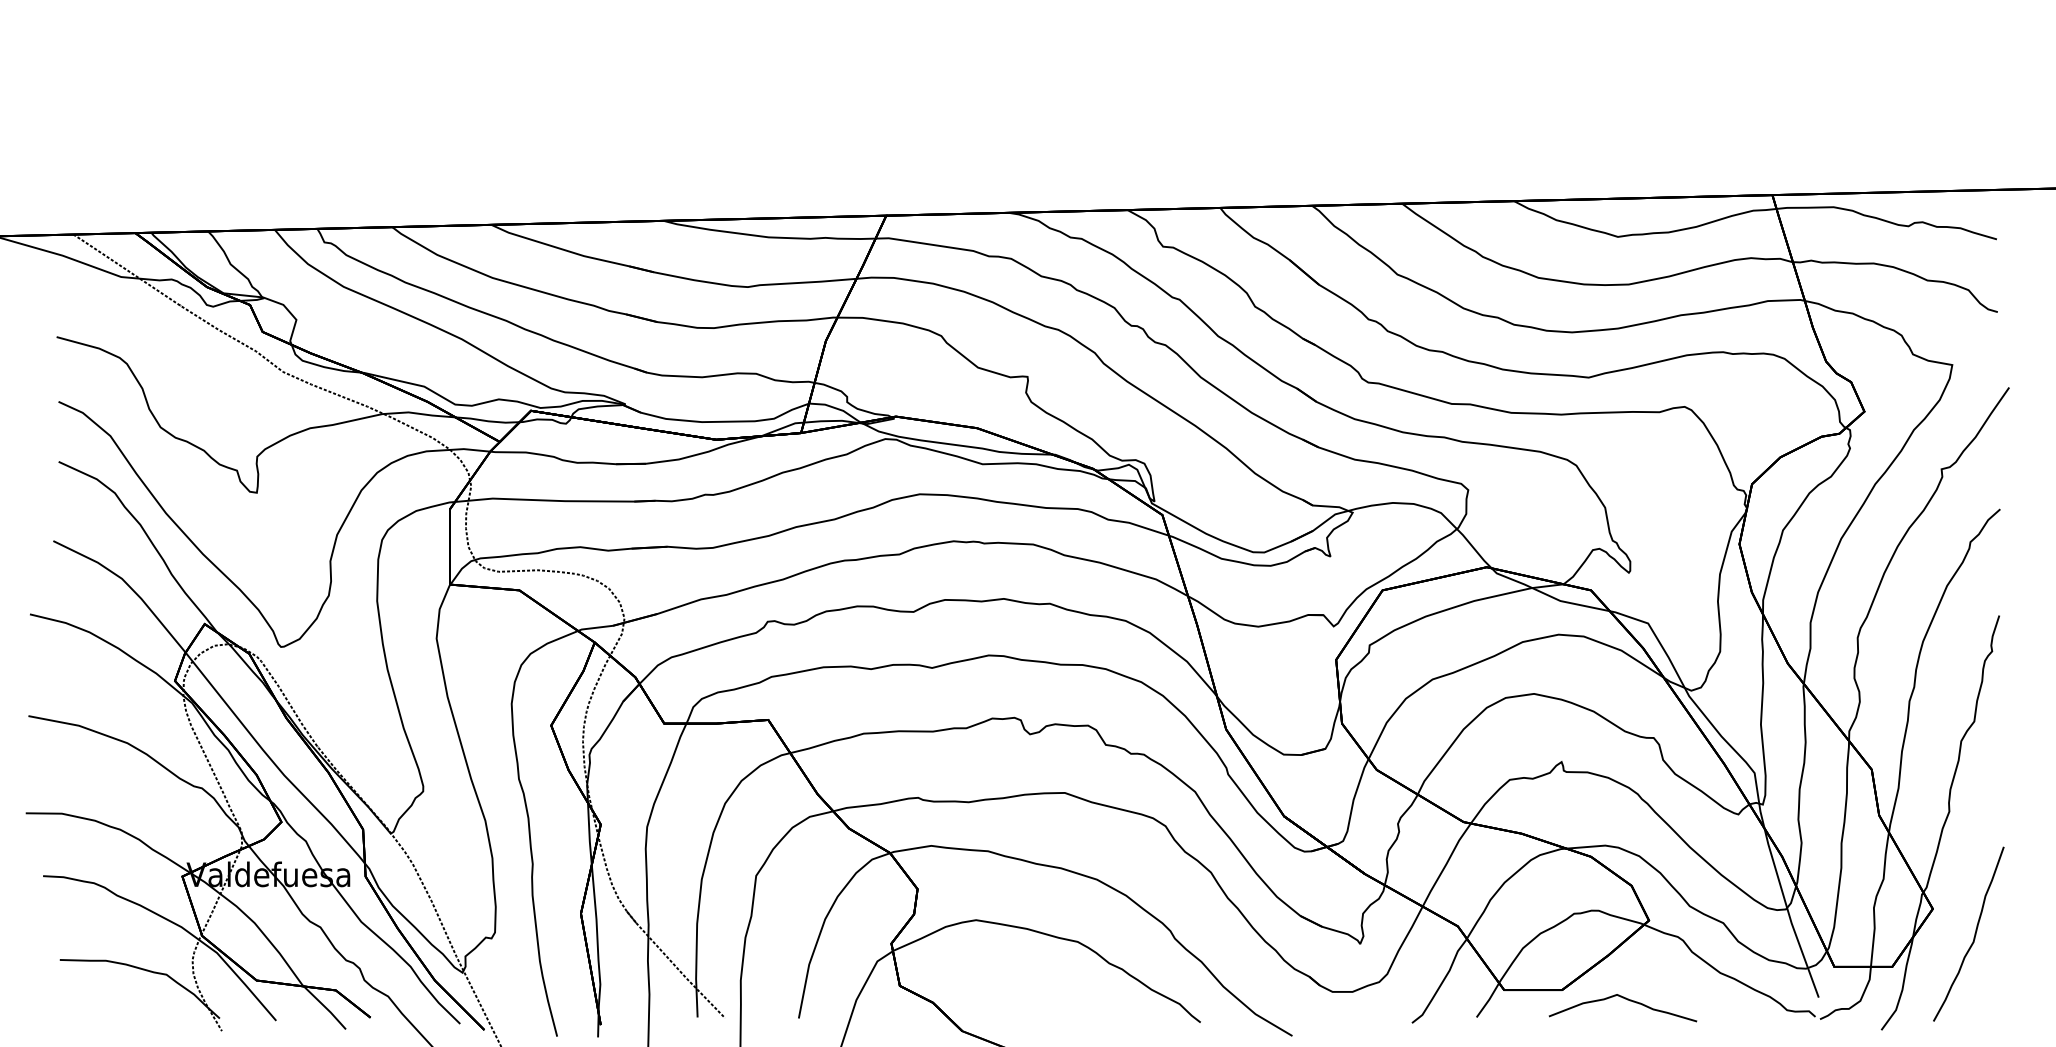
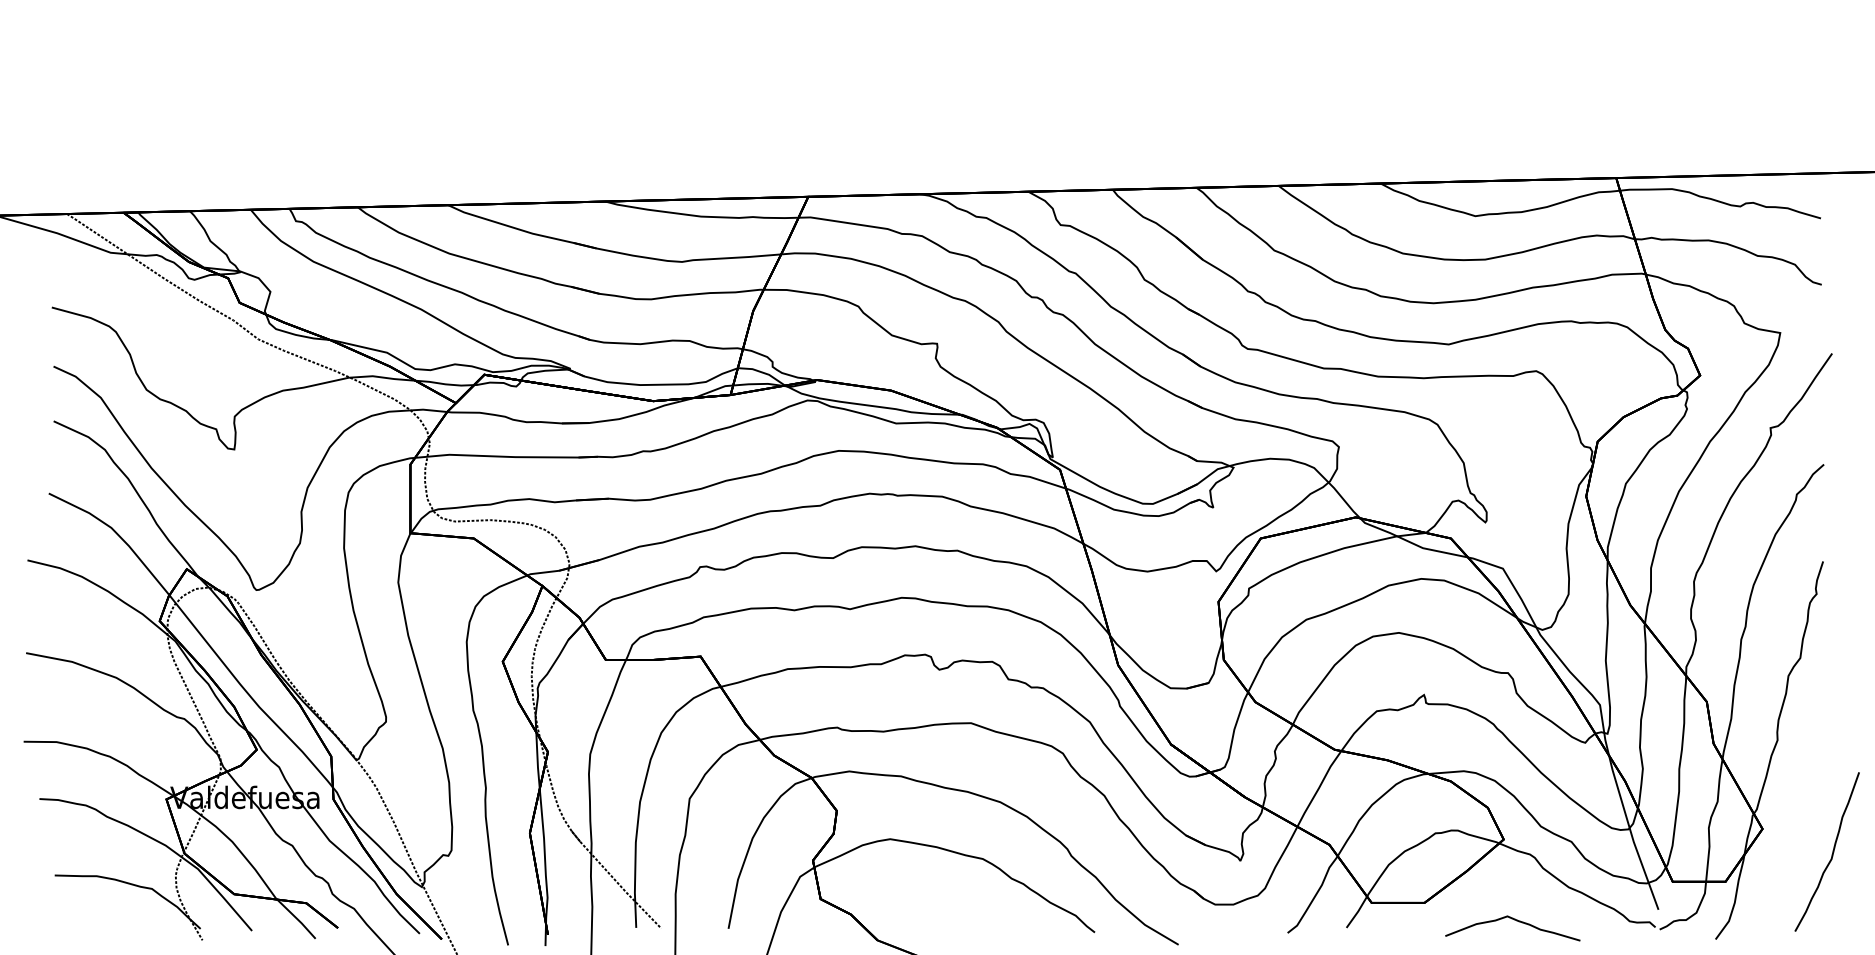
curve: (1974, 933) -> (1832, 851), moved
curve: (1627, 1000) -> (1516, 921), moved

